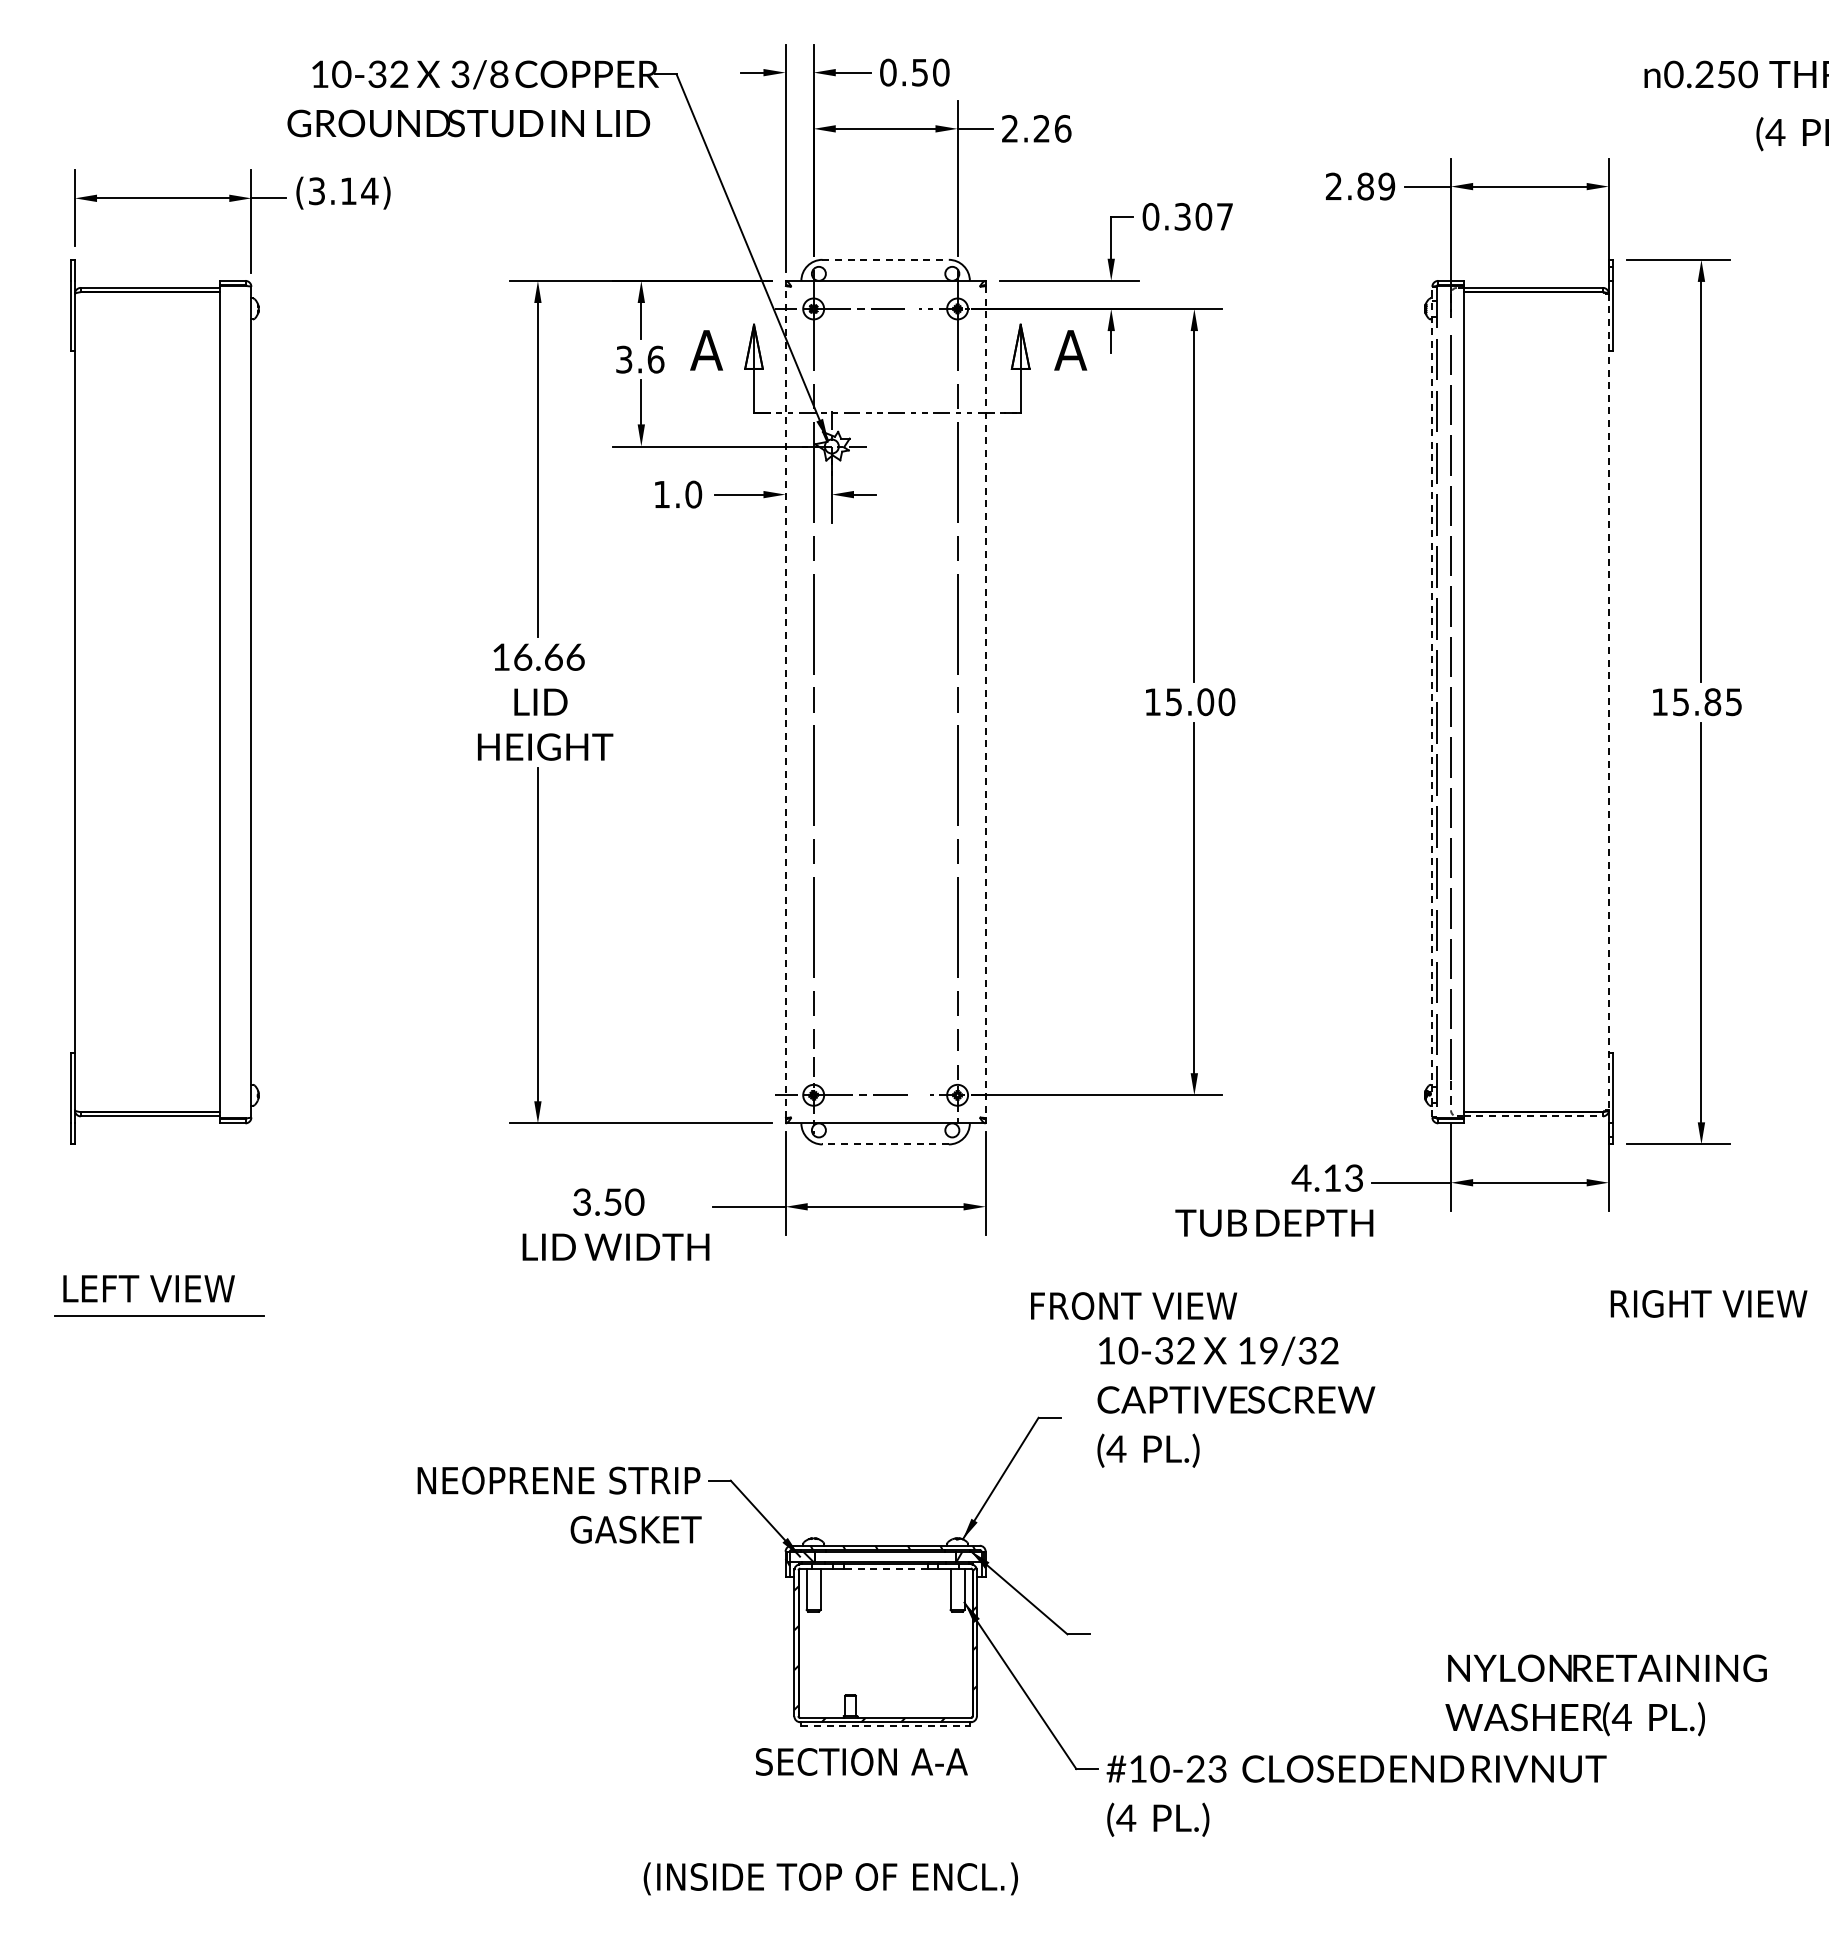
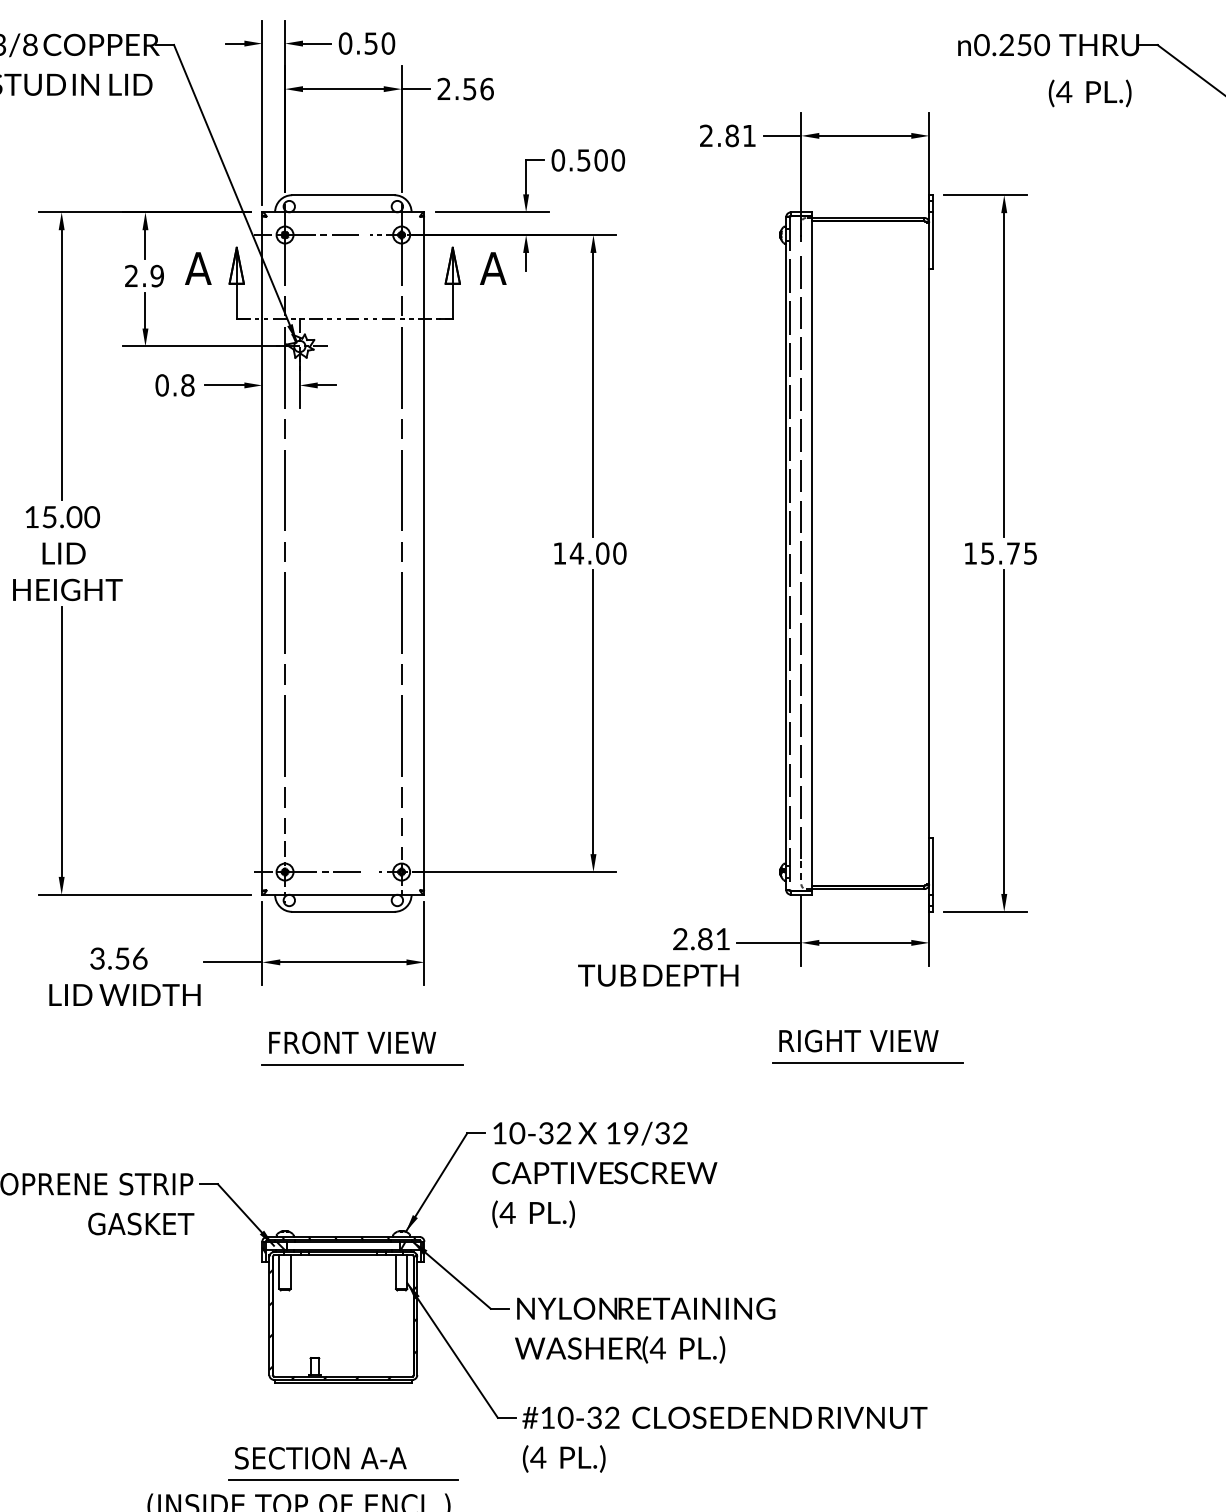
text: (1041, 128) -> (469, 88), 2.26 -> 2.56
text: (1386, 186) -> (749, 135), 2.89 -> 2.81
text: (1204, 216) -> (601, 160), 0.307 -> 0.500
line: (886, 259) -> (344, 194), dashed -> solid
text: (640, 359) -> (144, 275), 3.6 -> 2.9
text: (677, 494) -> (174, 385), 1.0 -> 0.8
text: (549, 656) -> (71, 516), 16.66 -> 15.00
line: (785, 701) -> (262, 553), dashed -> solid
line: (1432, 701) -> (786, 553), dashed -> solid
line: (985, 702) -> (424, 553), dashed -> solid
text: (1173, 702) -> (576, 553), 15.00 -> 14.00
line: (1608, 702) -> (928, 553), dashed -> solid
text: (1712, 702) -> (1013, 553), 15.85 -> 15.75
line: (1533, 1116) -> (868, 889), dashed -> solid
line: (885, 1144) -> (343, 911), dashed -> solid
text: (1326, 1177) -> (700, 938), 4.13 -> 2.81
text: (634, 1201) -> (139, 958), 3.50 -> 3.56
text: (1708, 1303) -> (858, 1040), moved
text: (1134, 1305) -> (352, 1042), moved
line: (1532, 1330) -> (867, 1062), added
line: (909, 1333) -> (362, 1065), added
text: (1236, 1401) -> (604, 1174), moved
line: (885, 1568) -> (343, 1255), dashed -> solid
text: (1605, 1695) -> (644, 1330), moved
line: (886, 1726) -> (344, 1383), dashed -> solid
text: (861, 1761) -> (320, 1457), moved
text: (1206, 1770) -> (603, 1419), #10-23 -> #10-32
line: (885, 1845) -> (343, 1479), added

